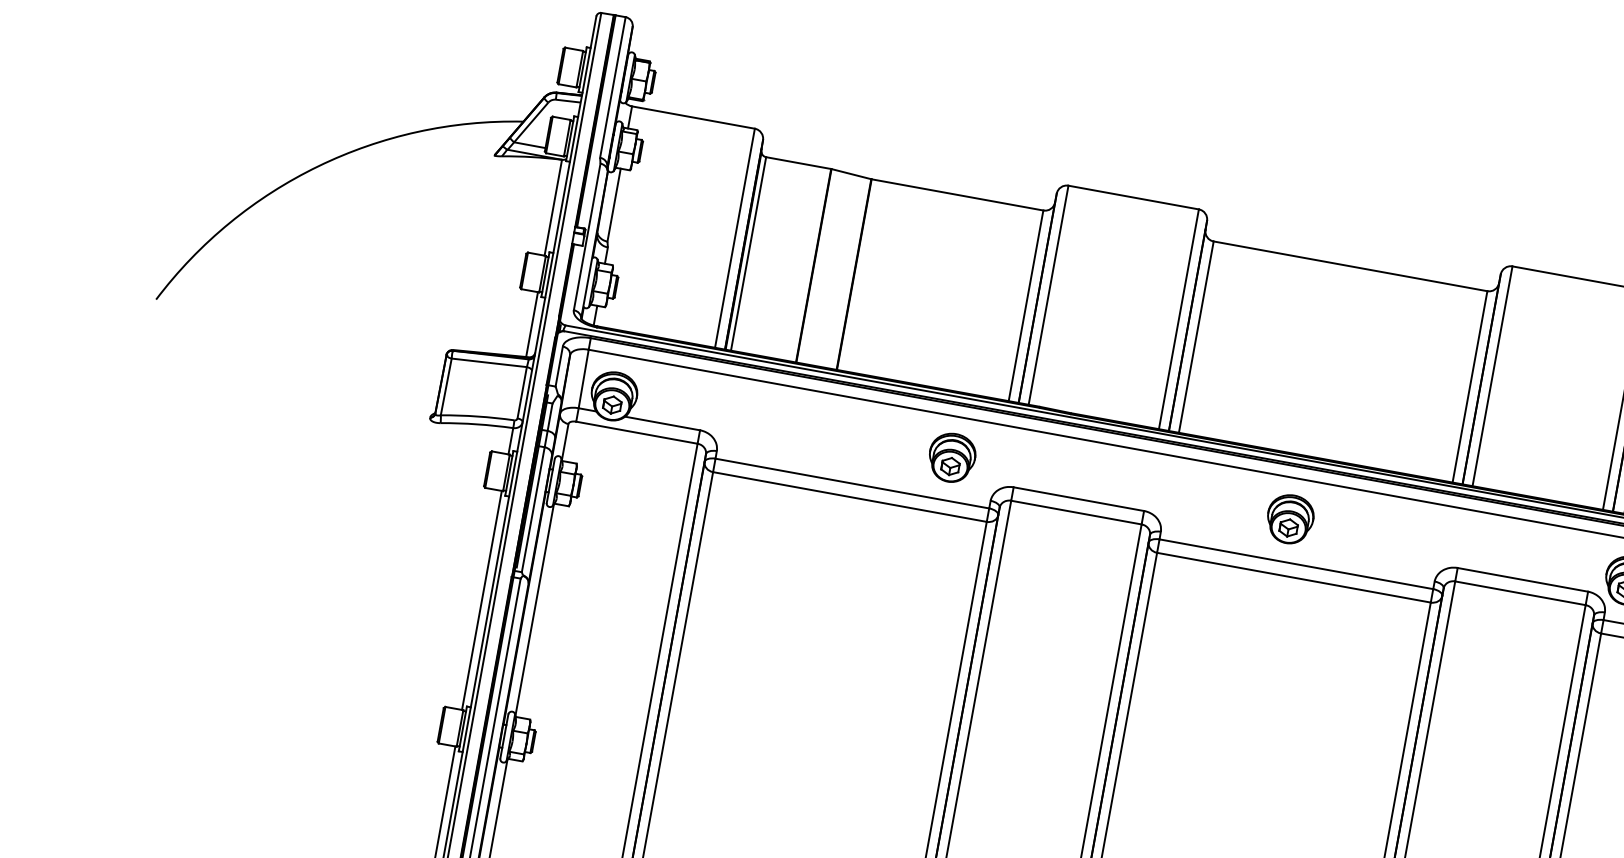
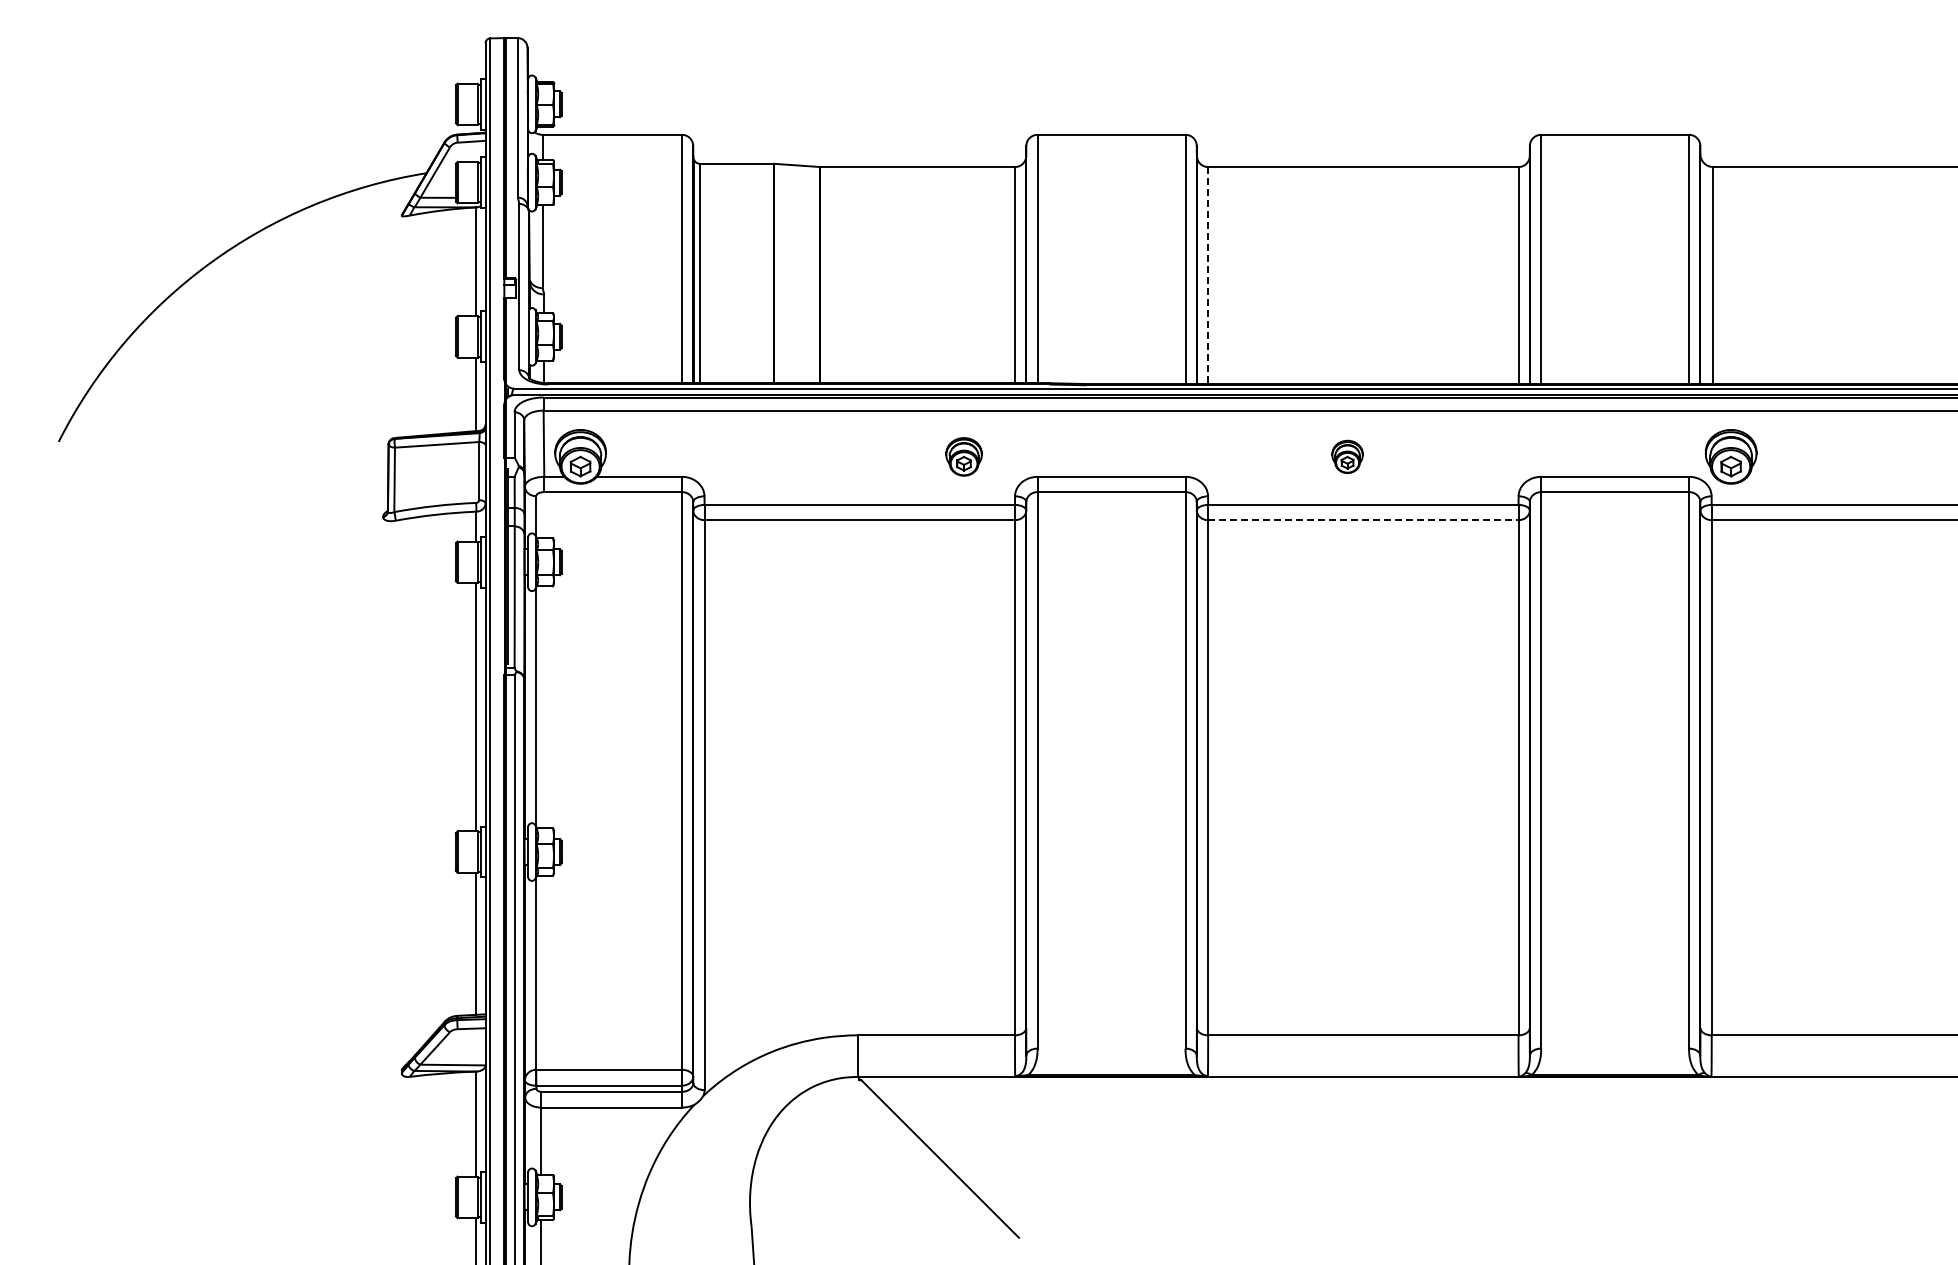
line: (1196, 338) -> (1208, 276), solid -> dashed
part: (951, 457) -> (963, 456), size x0.7
part: (1290, 519) -> (1347, 456), size x0.6
line: (1294, 578) -> (1363, 520), solid -> dashed

